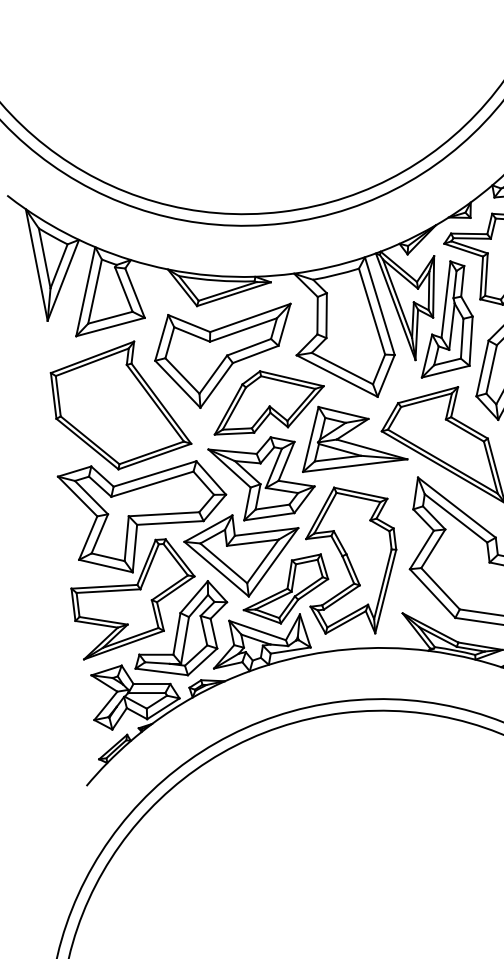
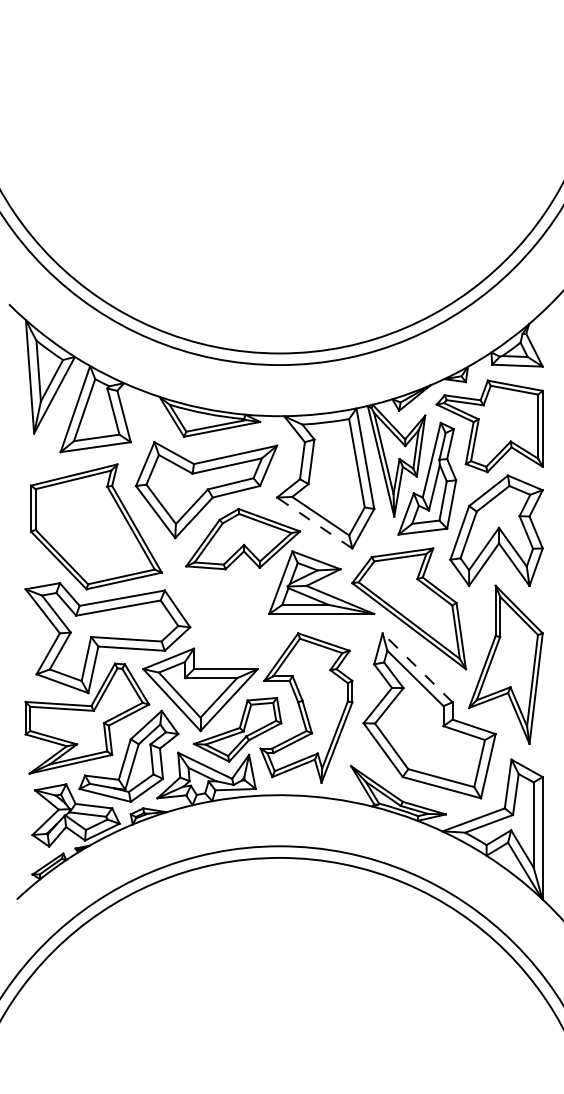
line: (336, 375) -> (314, 522), solid -> dashed
part: (262, 477) -> (228, 614), removed
line: (456, 507) -> (417, 667), solid -> dashed

